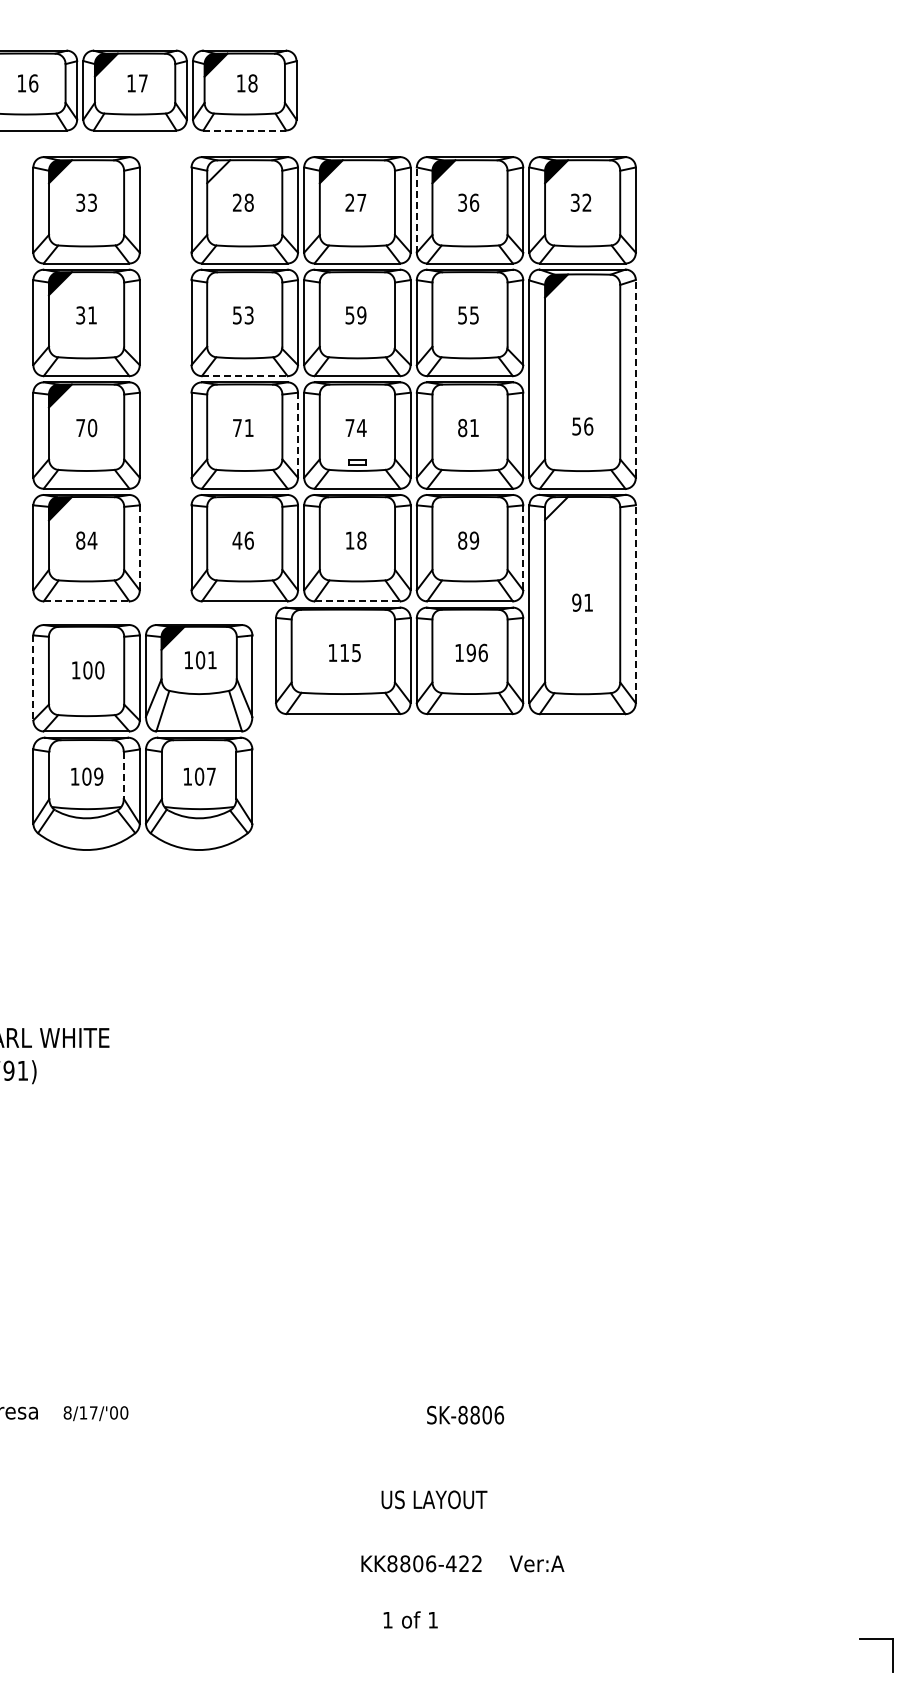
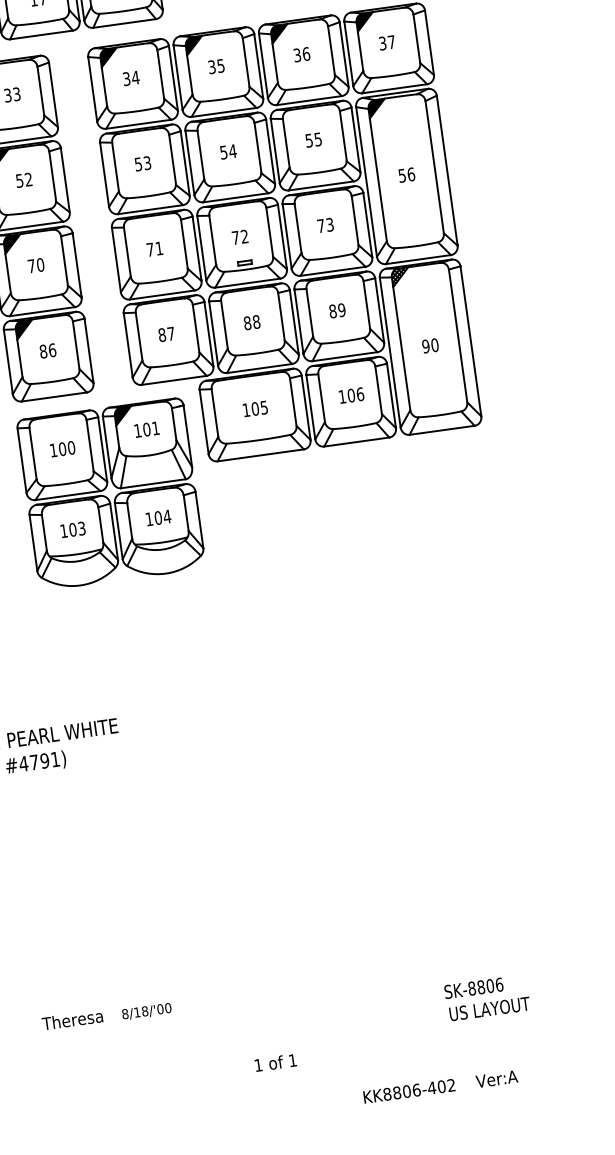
line: (245, 130) -> (125, 23), dashed -> solid
fill: (218, 171) -> (109, 57), added
text: (243, 202) -> (131, 78), 28 -> 34
text: (355, 202) -> (216, 66), 27 -> 35
text: (586, 202) -> (391, 42), 32 -> 37
line: (416, 209) -> (263, 65), dashed -> solid
text: (86, 315) -> (24, 180), 31 -> 52
text: (361, 315) -> (232, 151), 59 -> 54
line: (244, 376) -> (150, 209), dashed -> solid
line: (635, 378) -> (446, 170), dashed -> solid
text: (582, 426) -> (406, 175), moved
text: (361, 427) -> (244, 236), 74 -> 72
text: (468, 427) -> (325, 225), 81 -> 73
line: (298, 434) -> (197, 248), dashed -> solid
hatch: (555, 507) -> (399, 276), added
text: (92, 540) -> (52, 350), 84 -> 86
text: (242, 540) -> (166, 334), 46 -> 87
text: (349, 540) -> (247, 323), 18 -> 88
line: (139, 547) -> (88, 350), dashed -> solid
line: (523, 547) -> (379, 310), dashed -> solid
line: (86, 601) -> (54, 397), dashed -> solid
line: (357, 601) -> (259, 368), dashed -> solid
text: (588, 602) -> (434, 345), 91 -> 90
line: (635, 602) -> (470, 340), dashed -> solid
text: (344, 652) -> (255, 408), 115 -> 105
text: (470, 653) -> (350, 396), 196 -> 106
line: (33, 676) -> (21, 459), dashed -> solid
line: (123, 775) -> (100, 525), dashed -> solid
text: (98, 776) -> (81, 528), 109 -> 103
text: (211, 776) -> (167, 516), 107 -> 104
text: (93, 1412) -> (144, 1011), 8/17/'00 -> 8/18/'00
text: (465, 1414) -> (473, 987), moved
text: (434, 1499) -> (489, 1008), moved
text: (464, 1563) -> (441, 1086), KK8806-422 -> KK8806-402
text: (410, 1619) -> (275, 1062), moved

